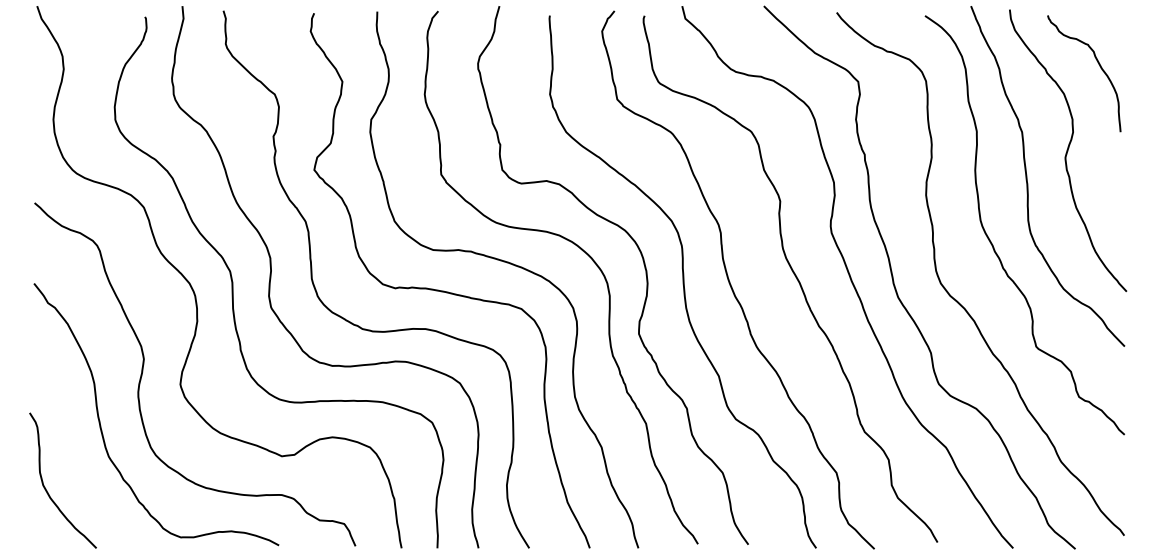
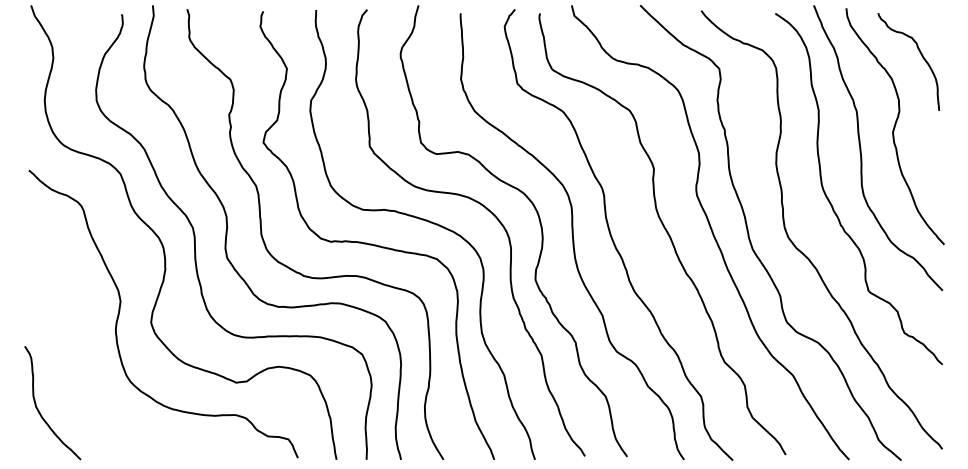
curve: (101, 425) -> (85, 356), removed

